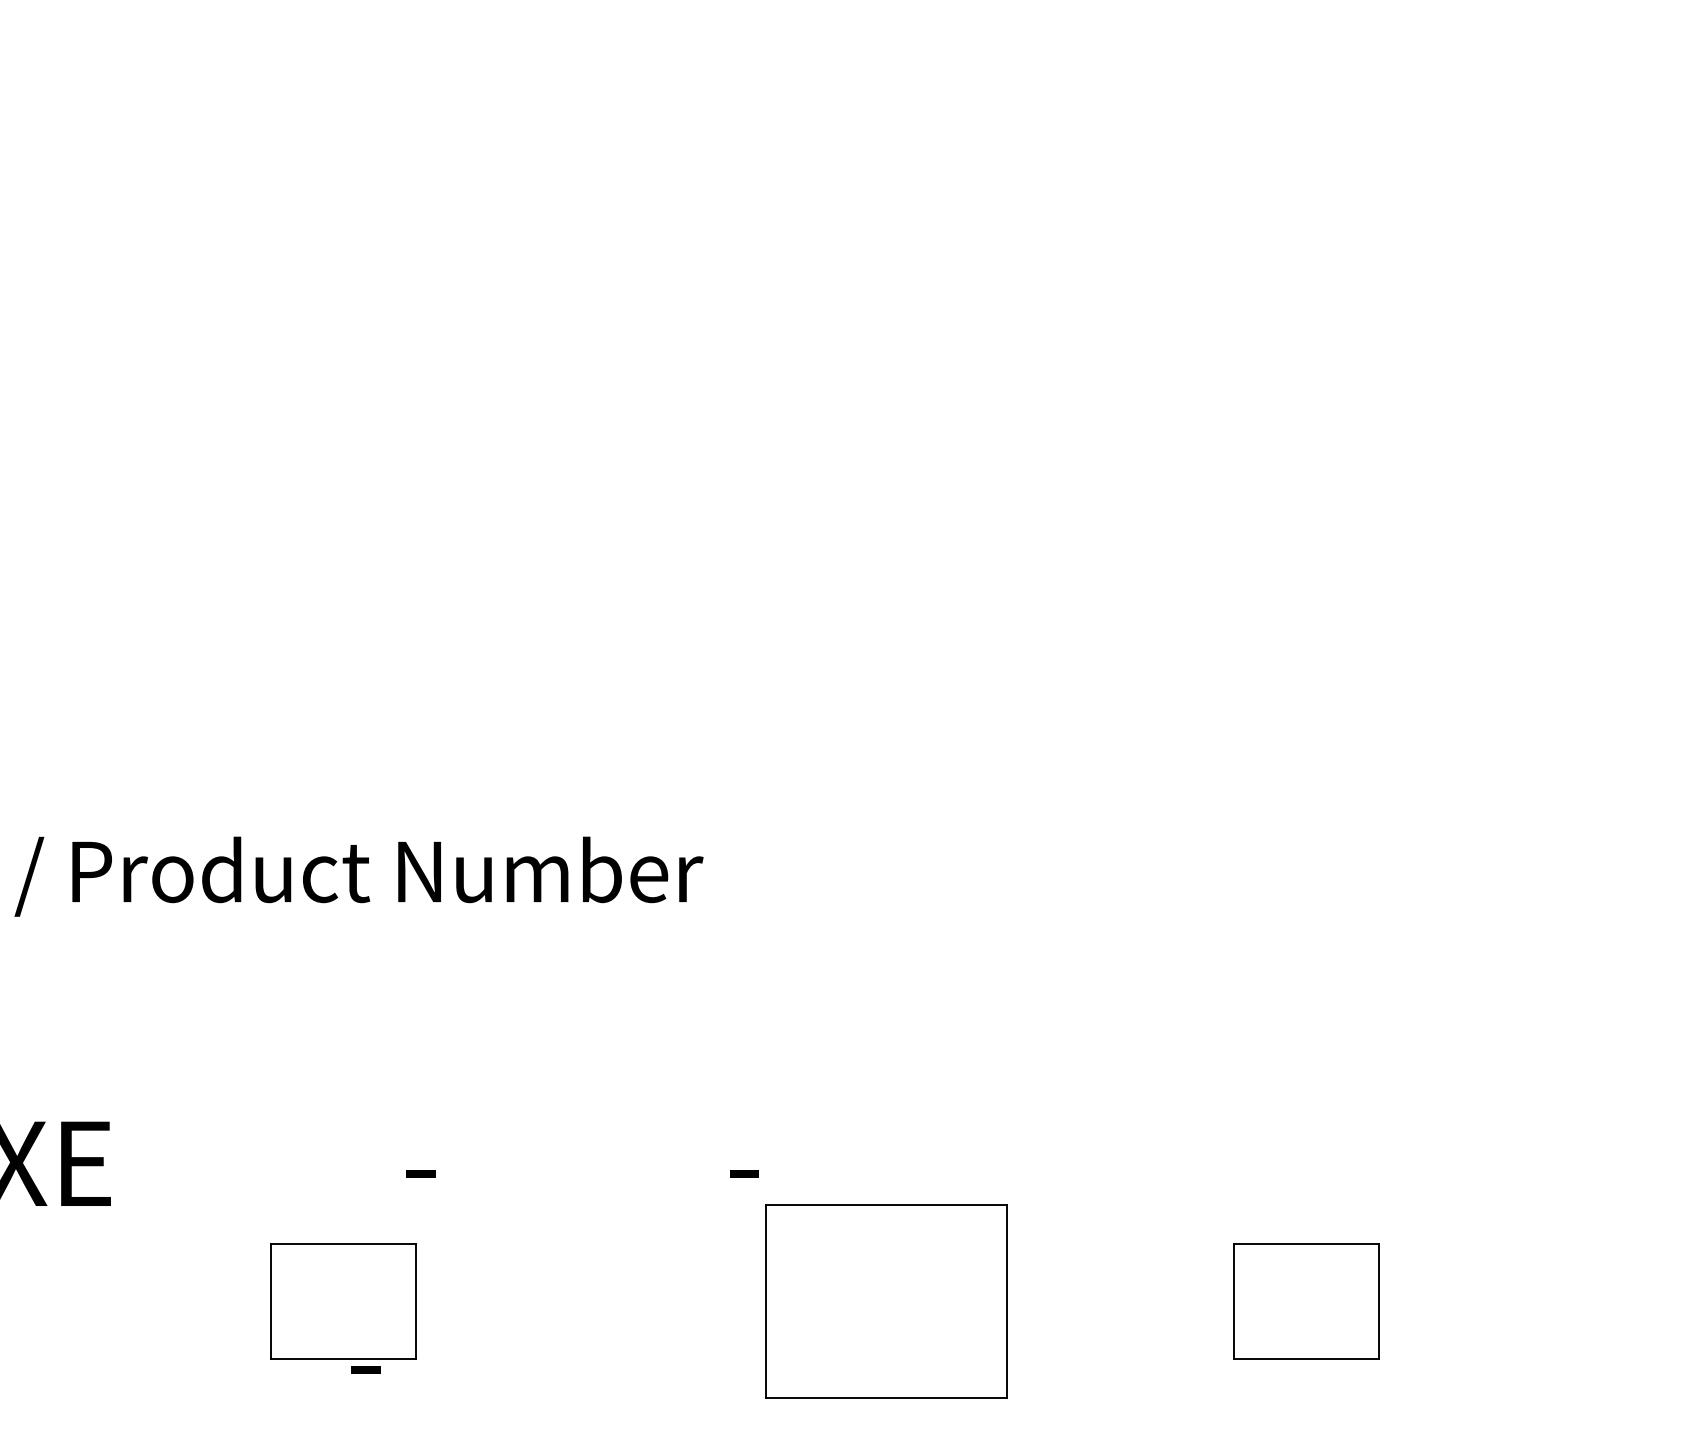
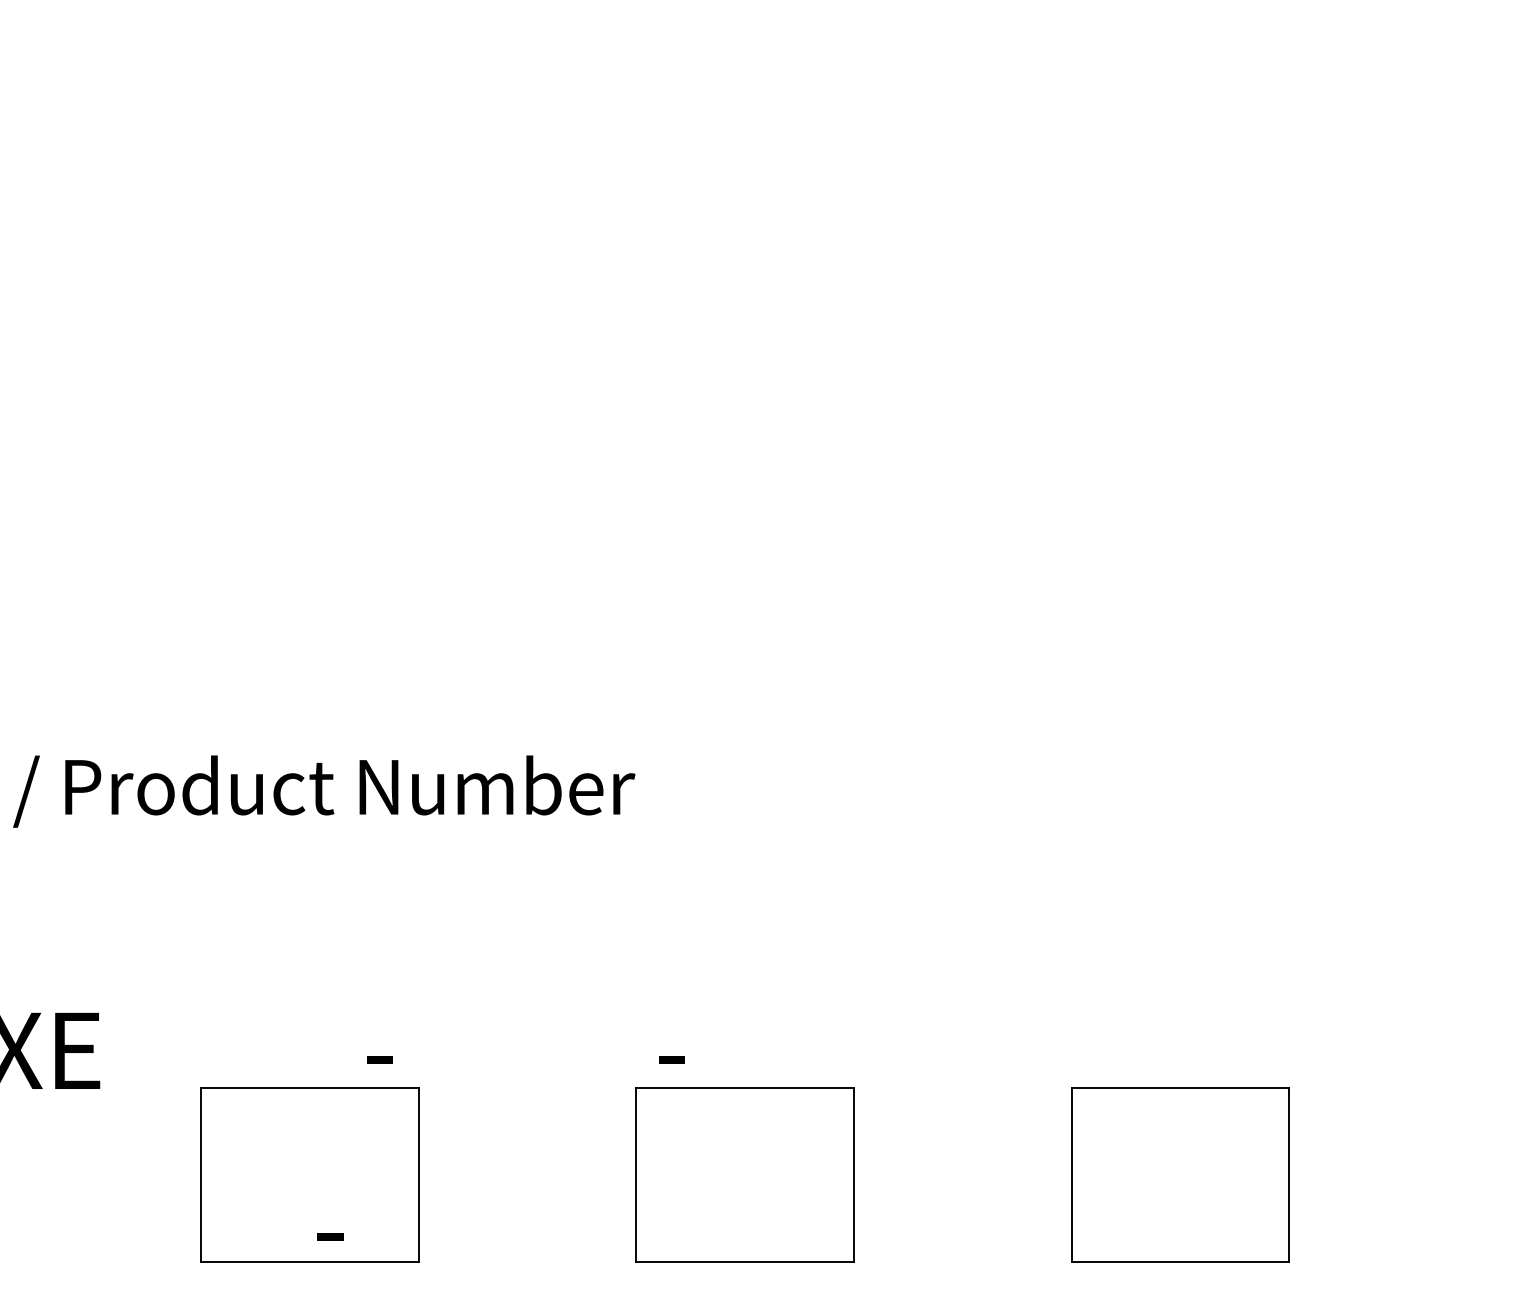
part: (343, 1301) -> (310, 1175), size x1.67
part: (886, 1301) -> (744, 1175), moved
part: (1306, 1301) -> (1179, 1175), size x1.67

